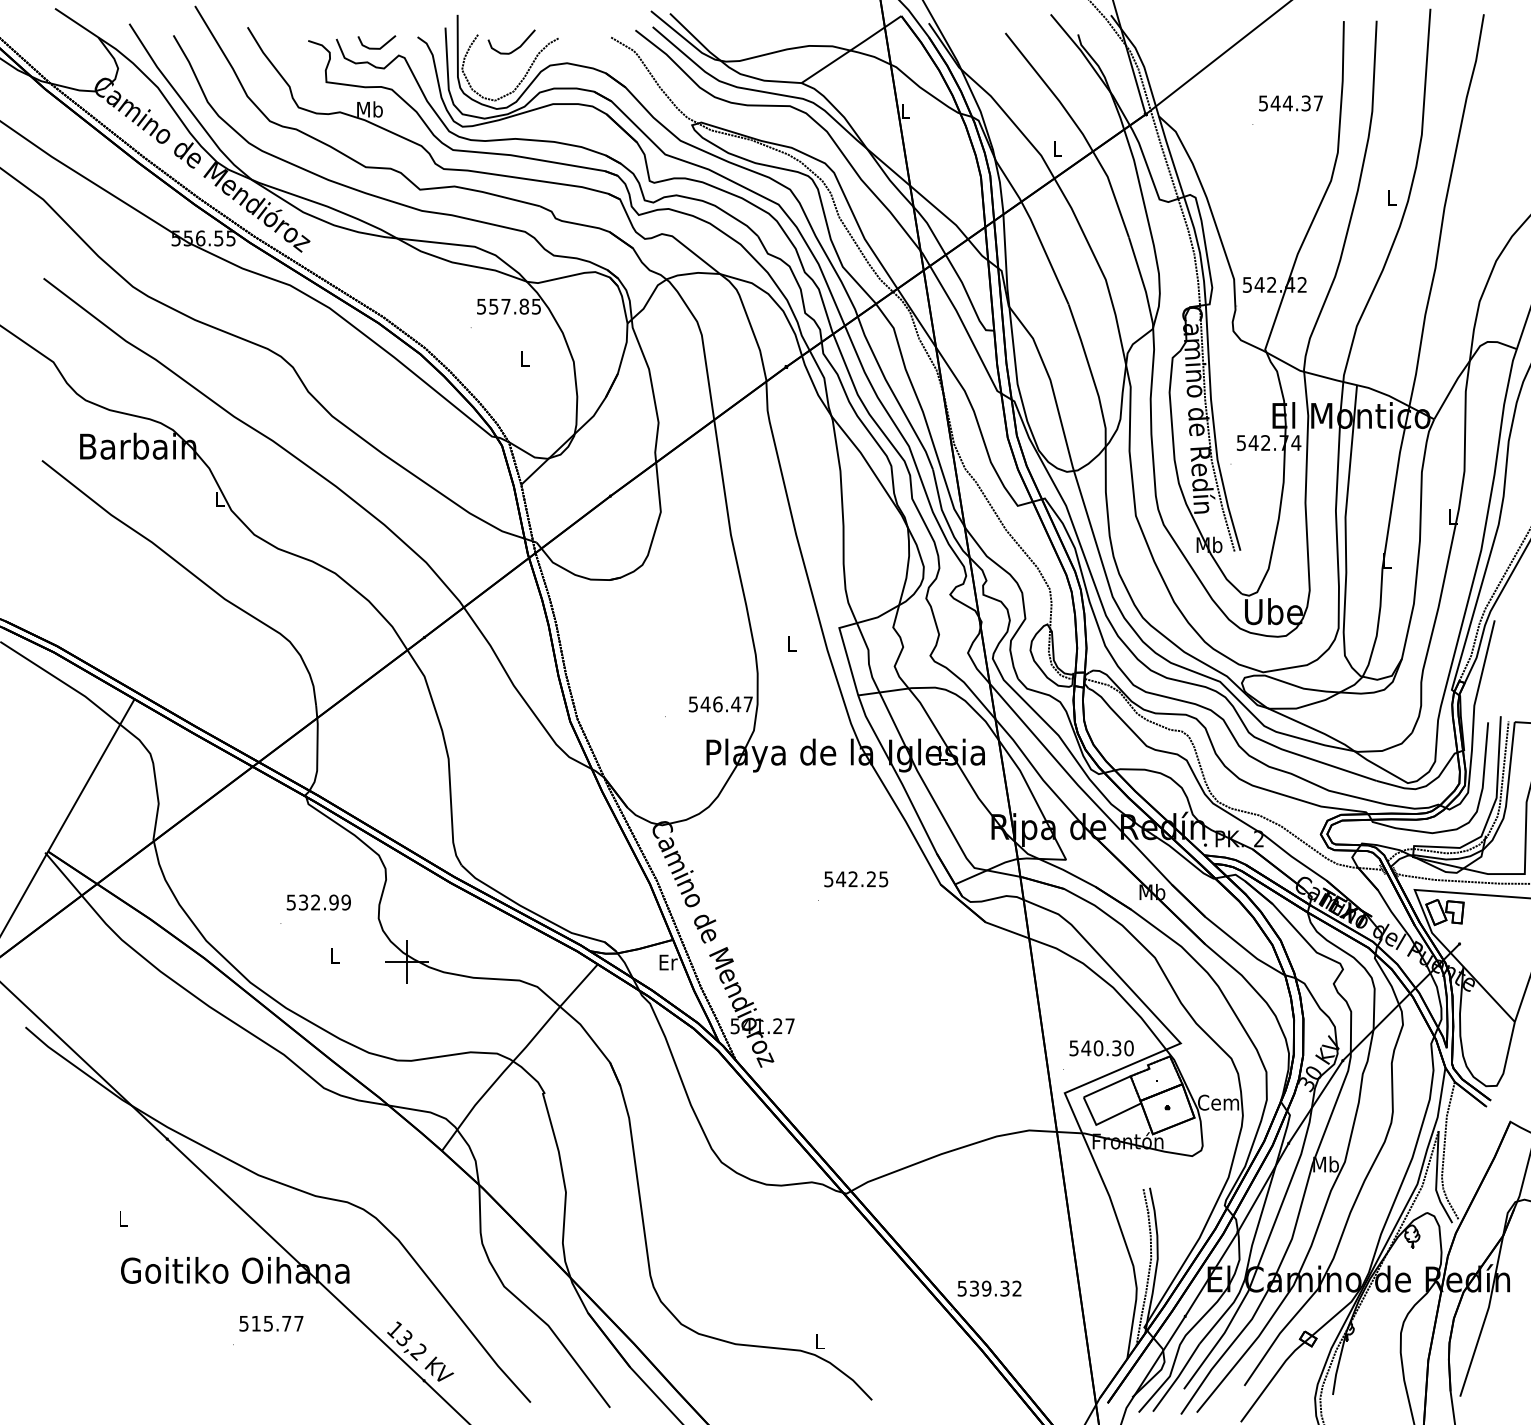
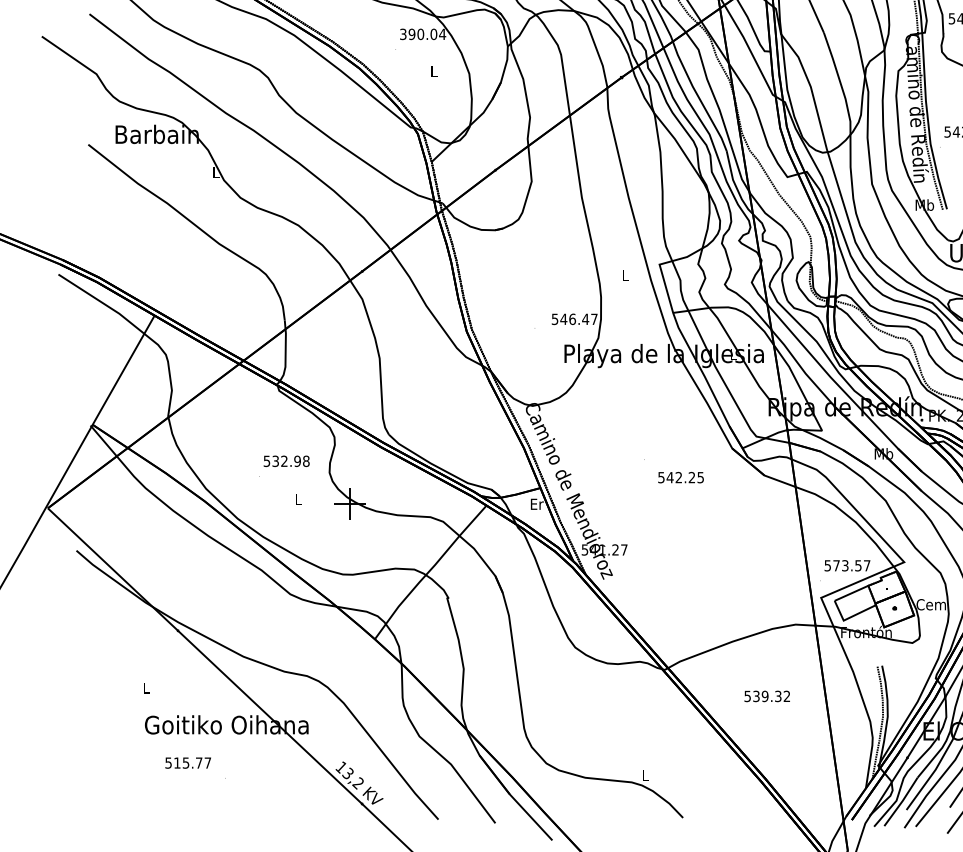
text: (509, 306) -> (423, 34), 557.85 -> 390.04
text: (856, 879) -> (681, 477), moved
text: (345, 902) -> (305, 461), 532.99 -> 532.98
text: (1107, 1048) -> (851, 565), 540.30 -> 573.57
text: (989, 1288) -> (767, 696), moved
text: (271, 1323) -> (188, 762), moved

